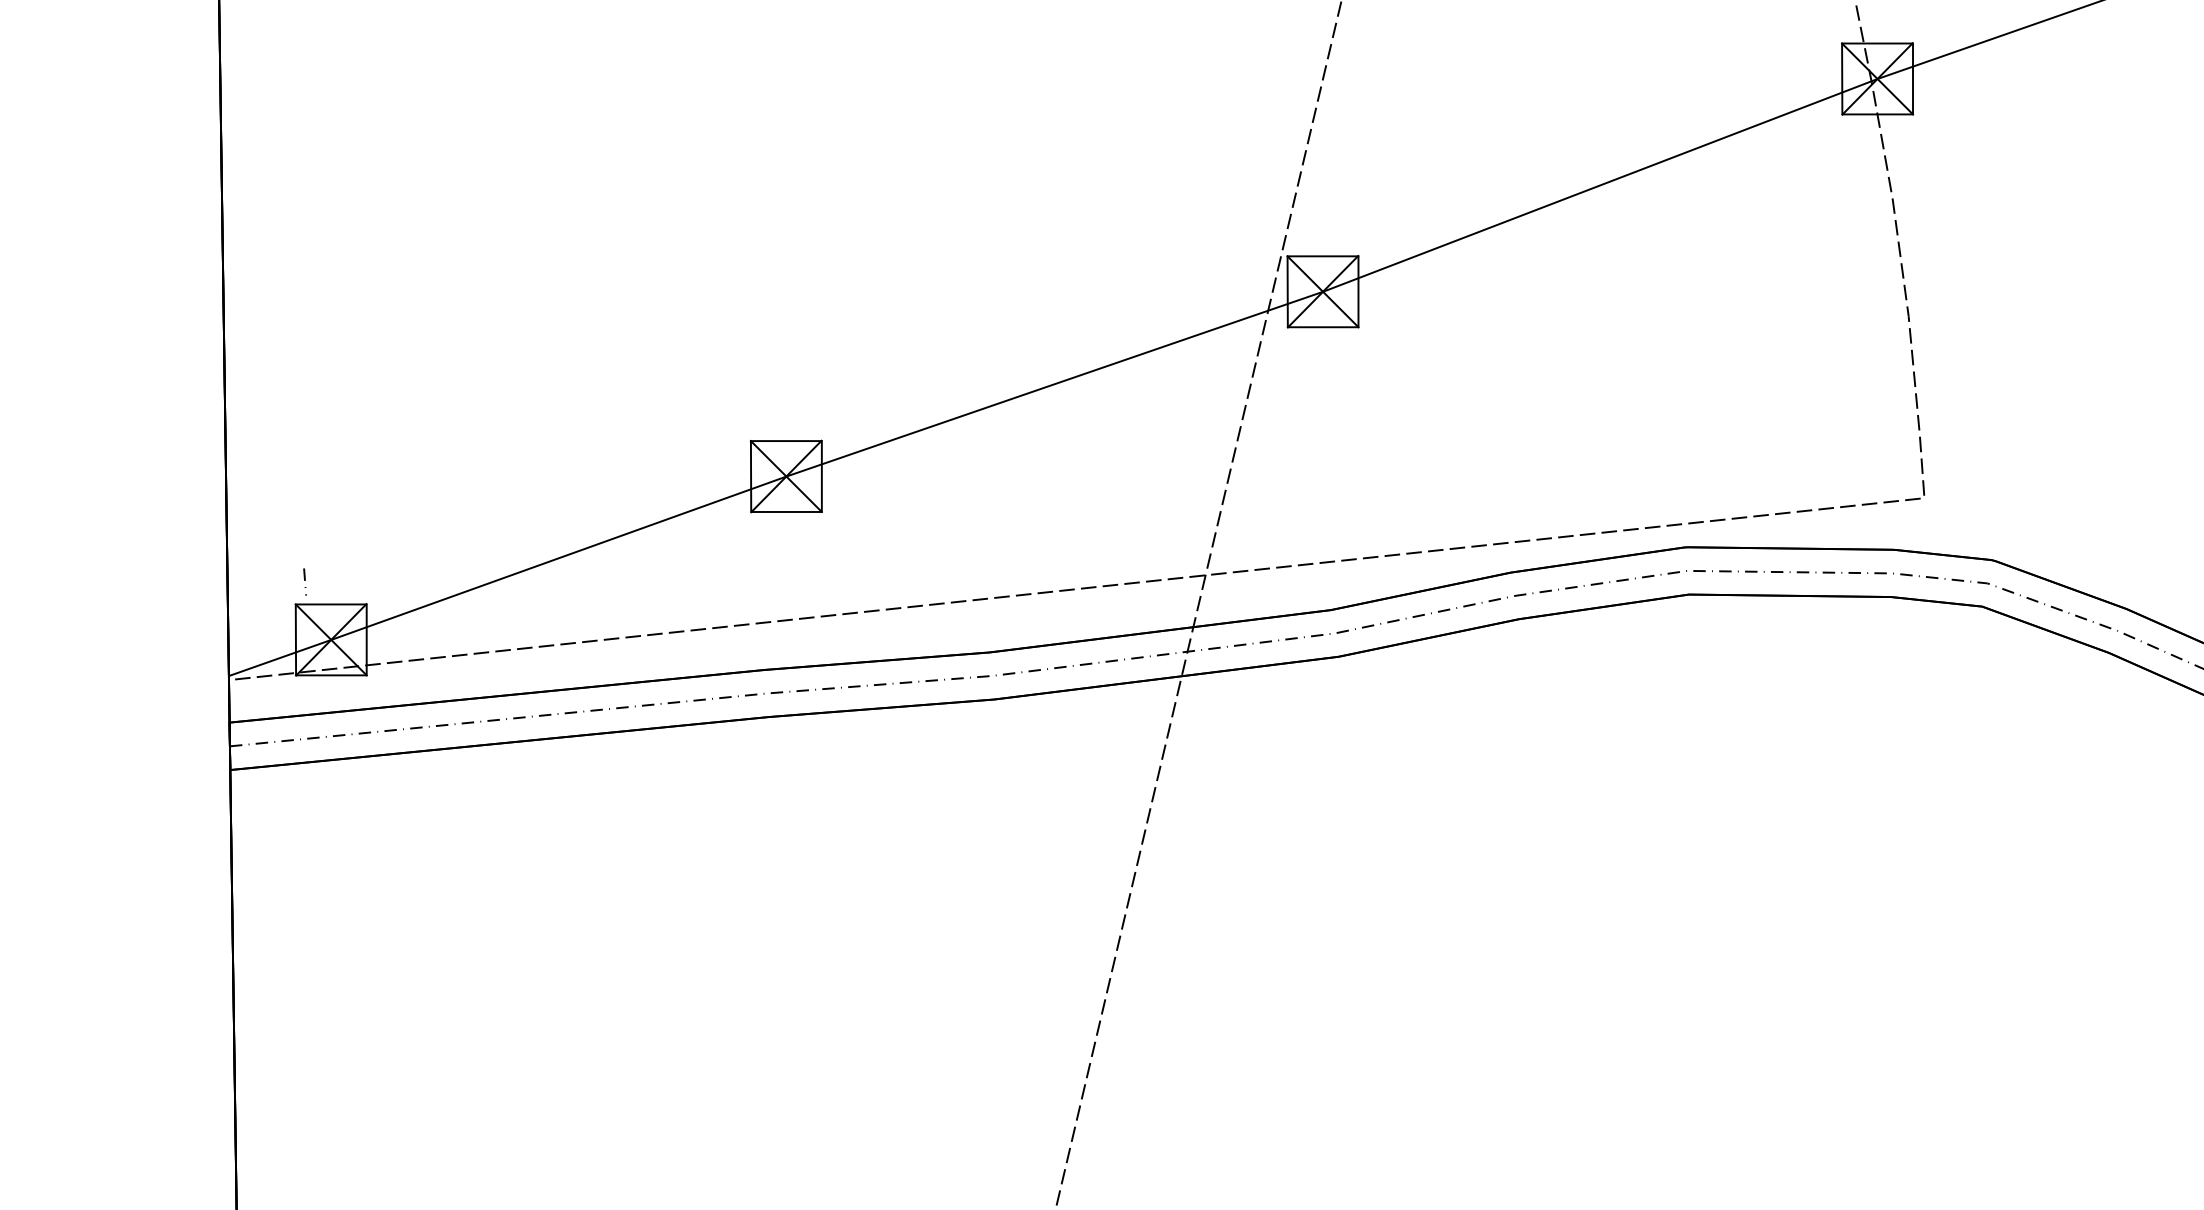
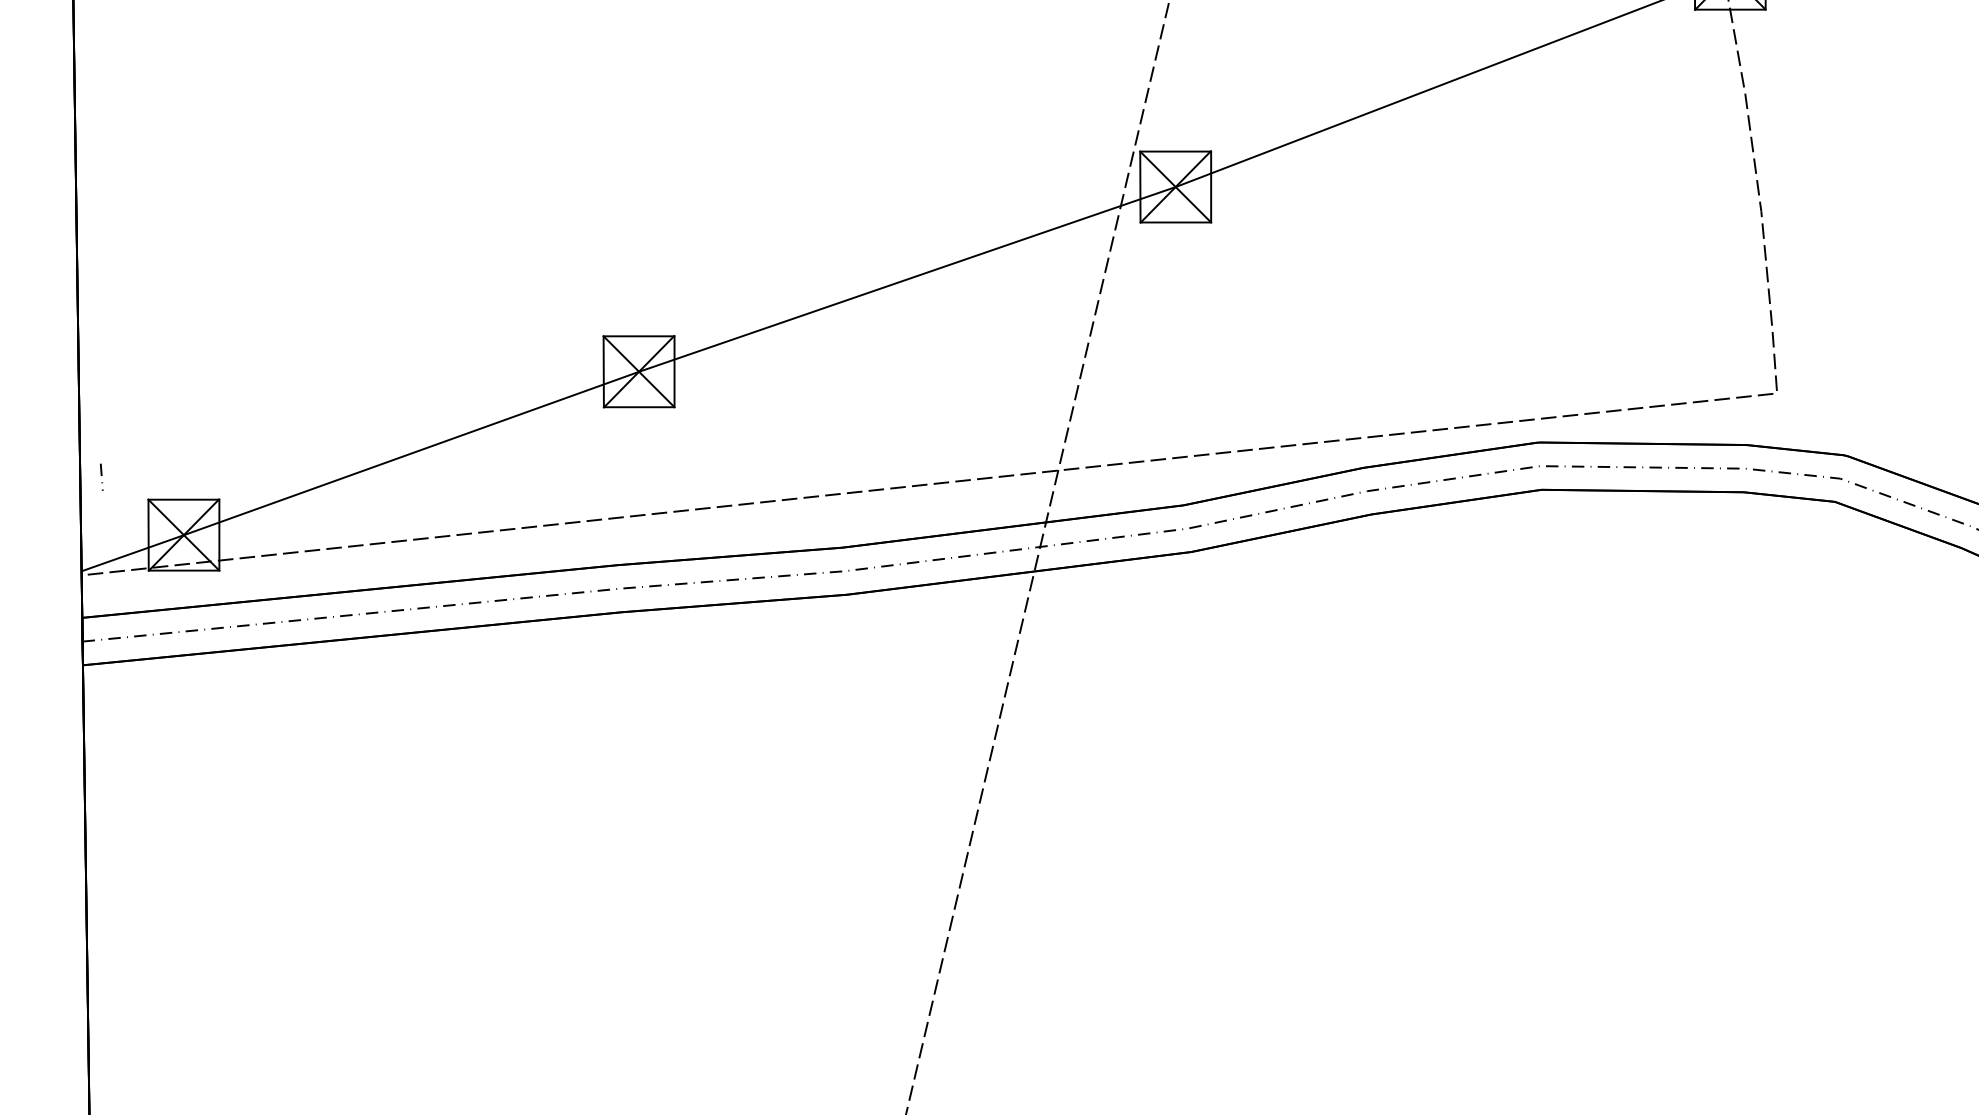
line: (304, 580) -> (101, 475), moved

